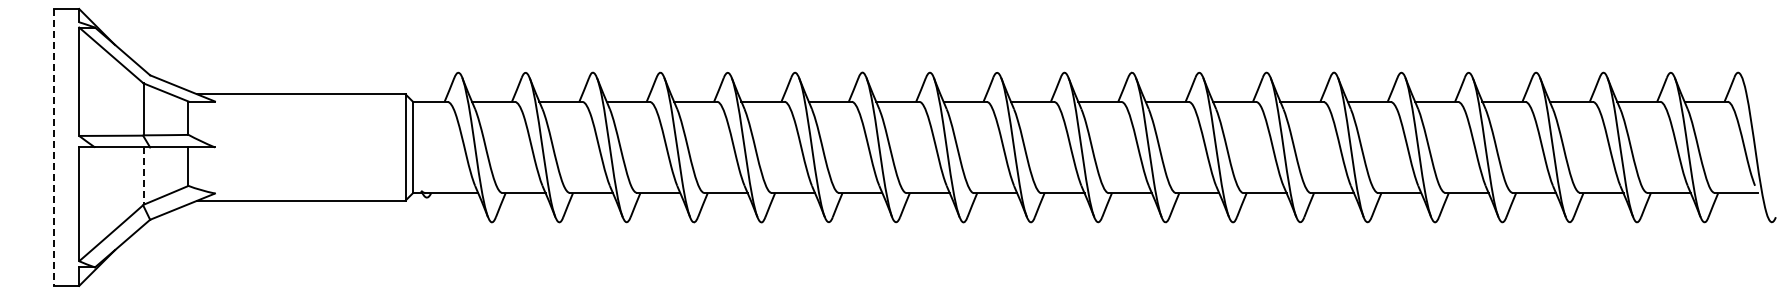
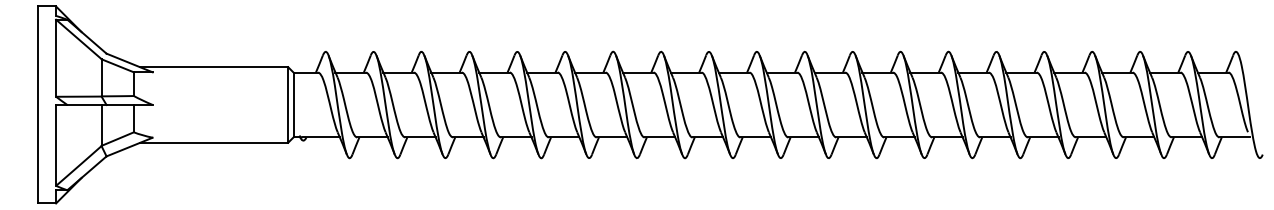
line: (53, 147) -> (37, 105), dashed -> solid
line: (143, 176) -> (101, 125), dashed -> solid

